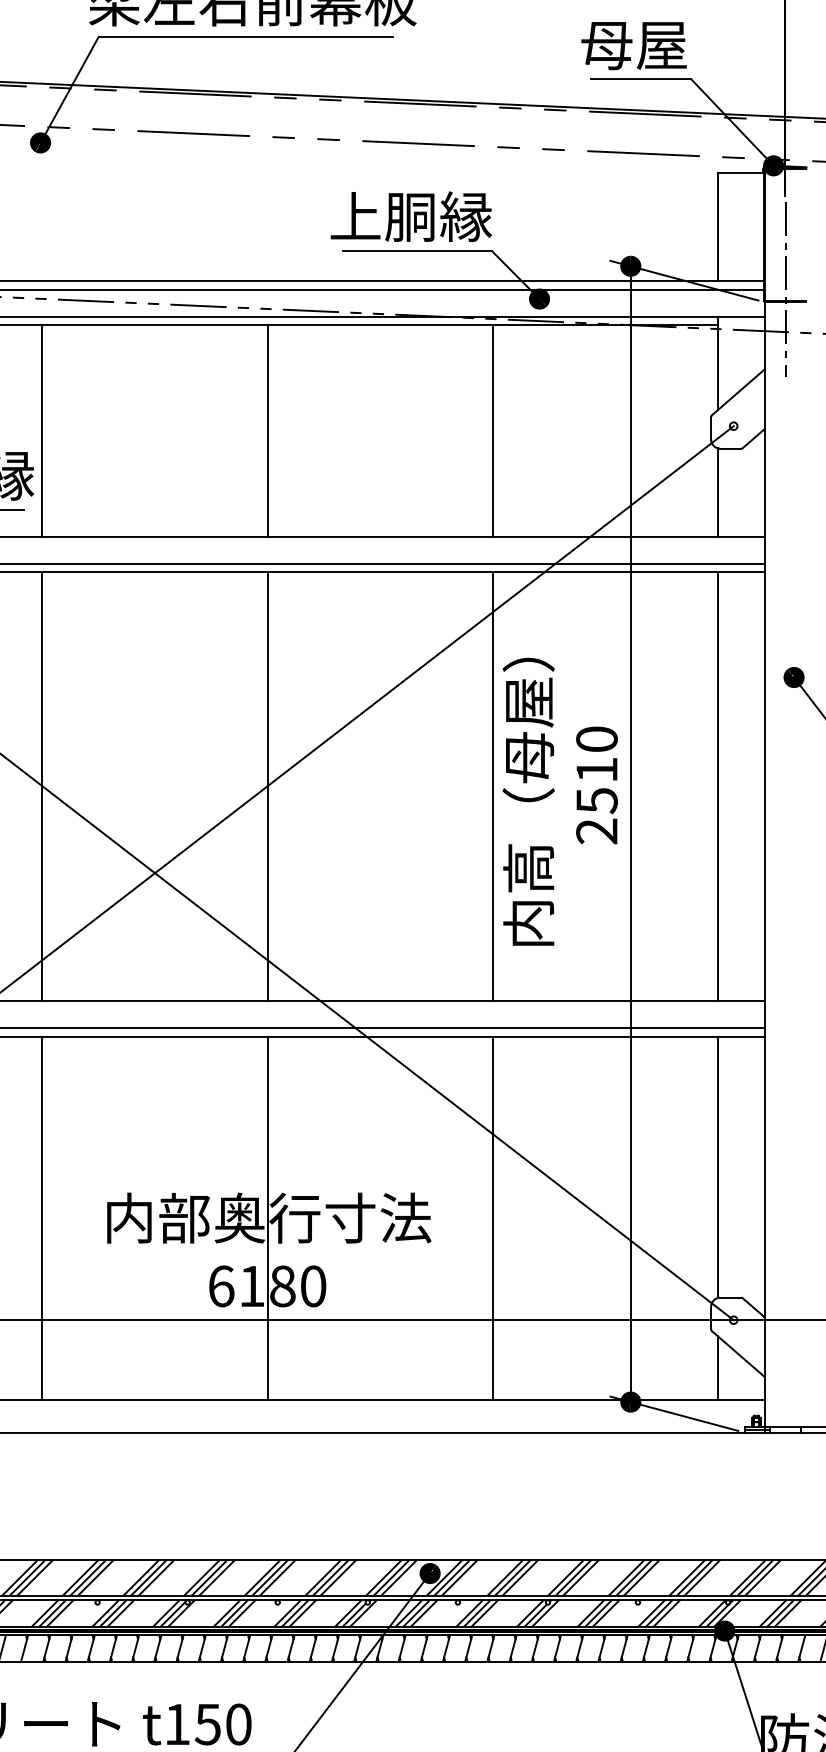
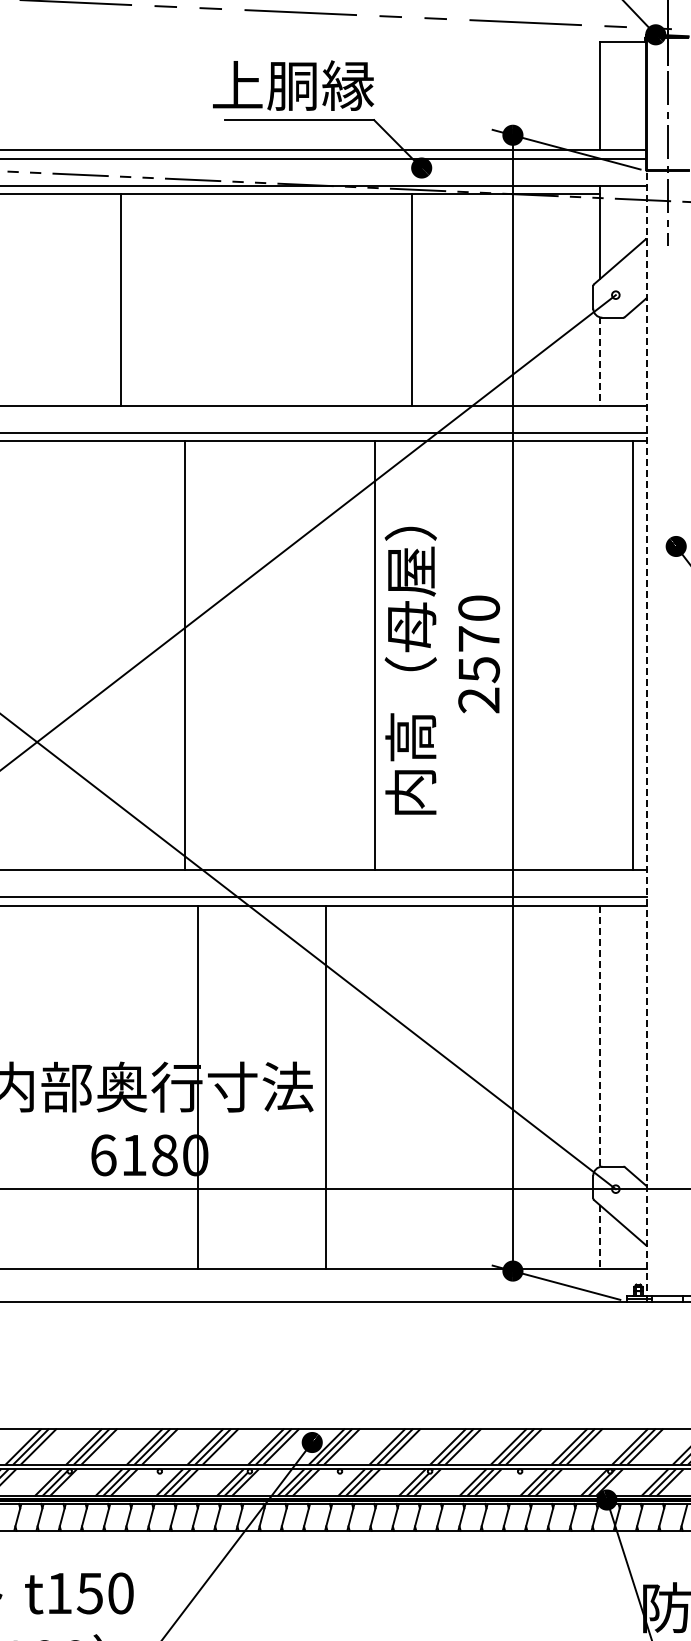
line: (267, 430) -> (120, 299), moved
line: (492, 430) -> (411, 299), moved
line: (717, 492) -> (599, 361), solid -> dashed
text: (596, 769) -> (478, 638), 2510 -> 2570
line: (267, 786) -> (184, 655), moved
line: (717, 786) -> (632, 655), moved
line: (765, 867) -> (647, 736), solid -> dashed
line: (717, 1168) -> (599, 1037), solid -> dashed
line: (267, 1218) -> (197, 1087), moved
line: (492, 1218) -> (325, 1087), moved
line: (717, 1368) -> (599, 1237), solid -> dashed

